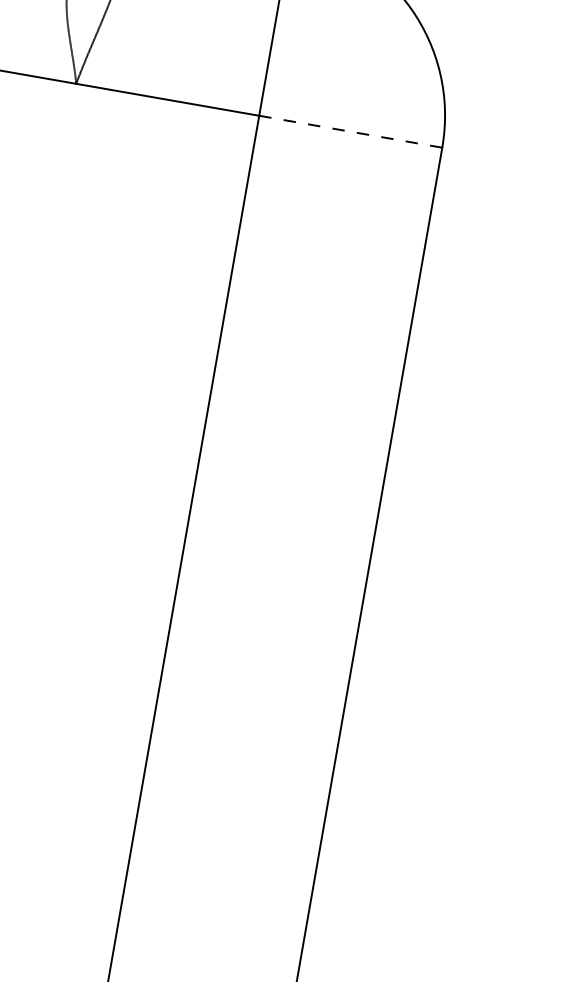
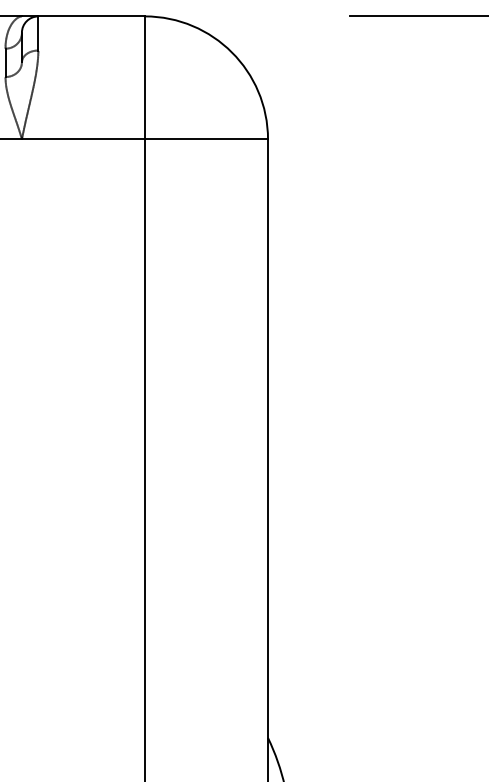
line: (350, 131) -> (206, 139), dashed -> solid

